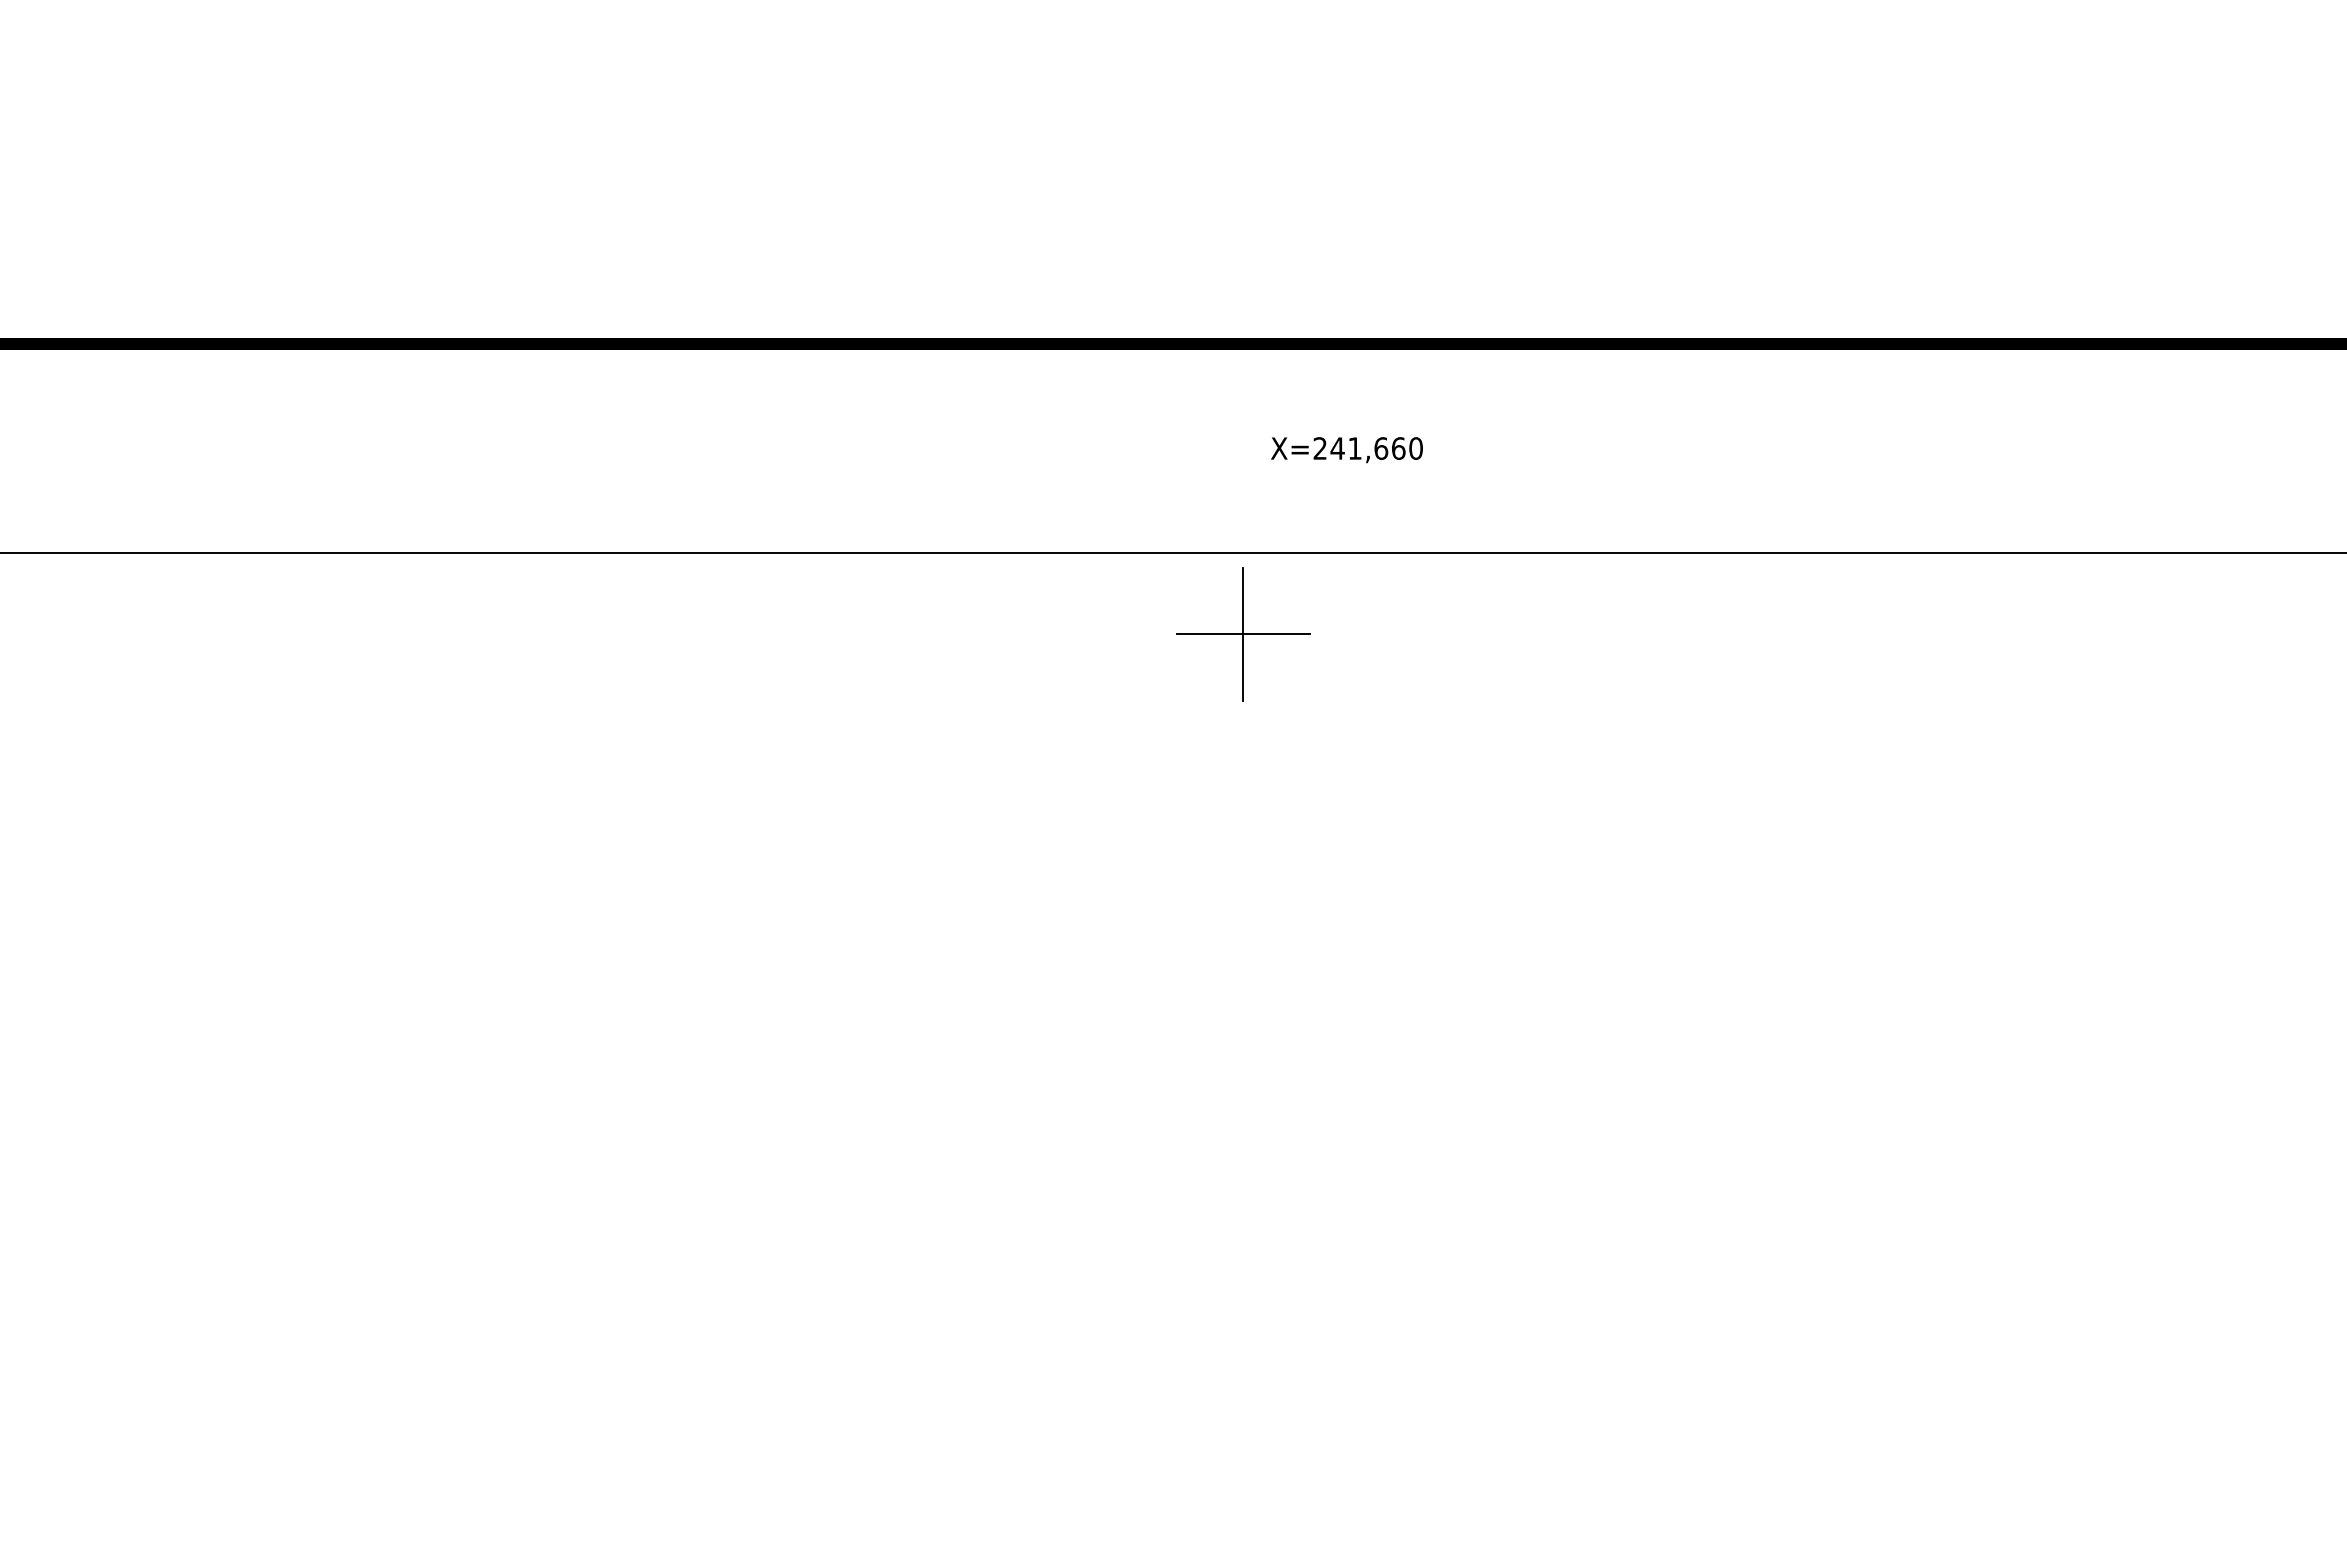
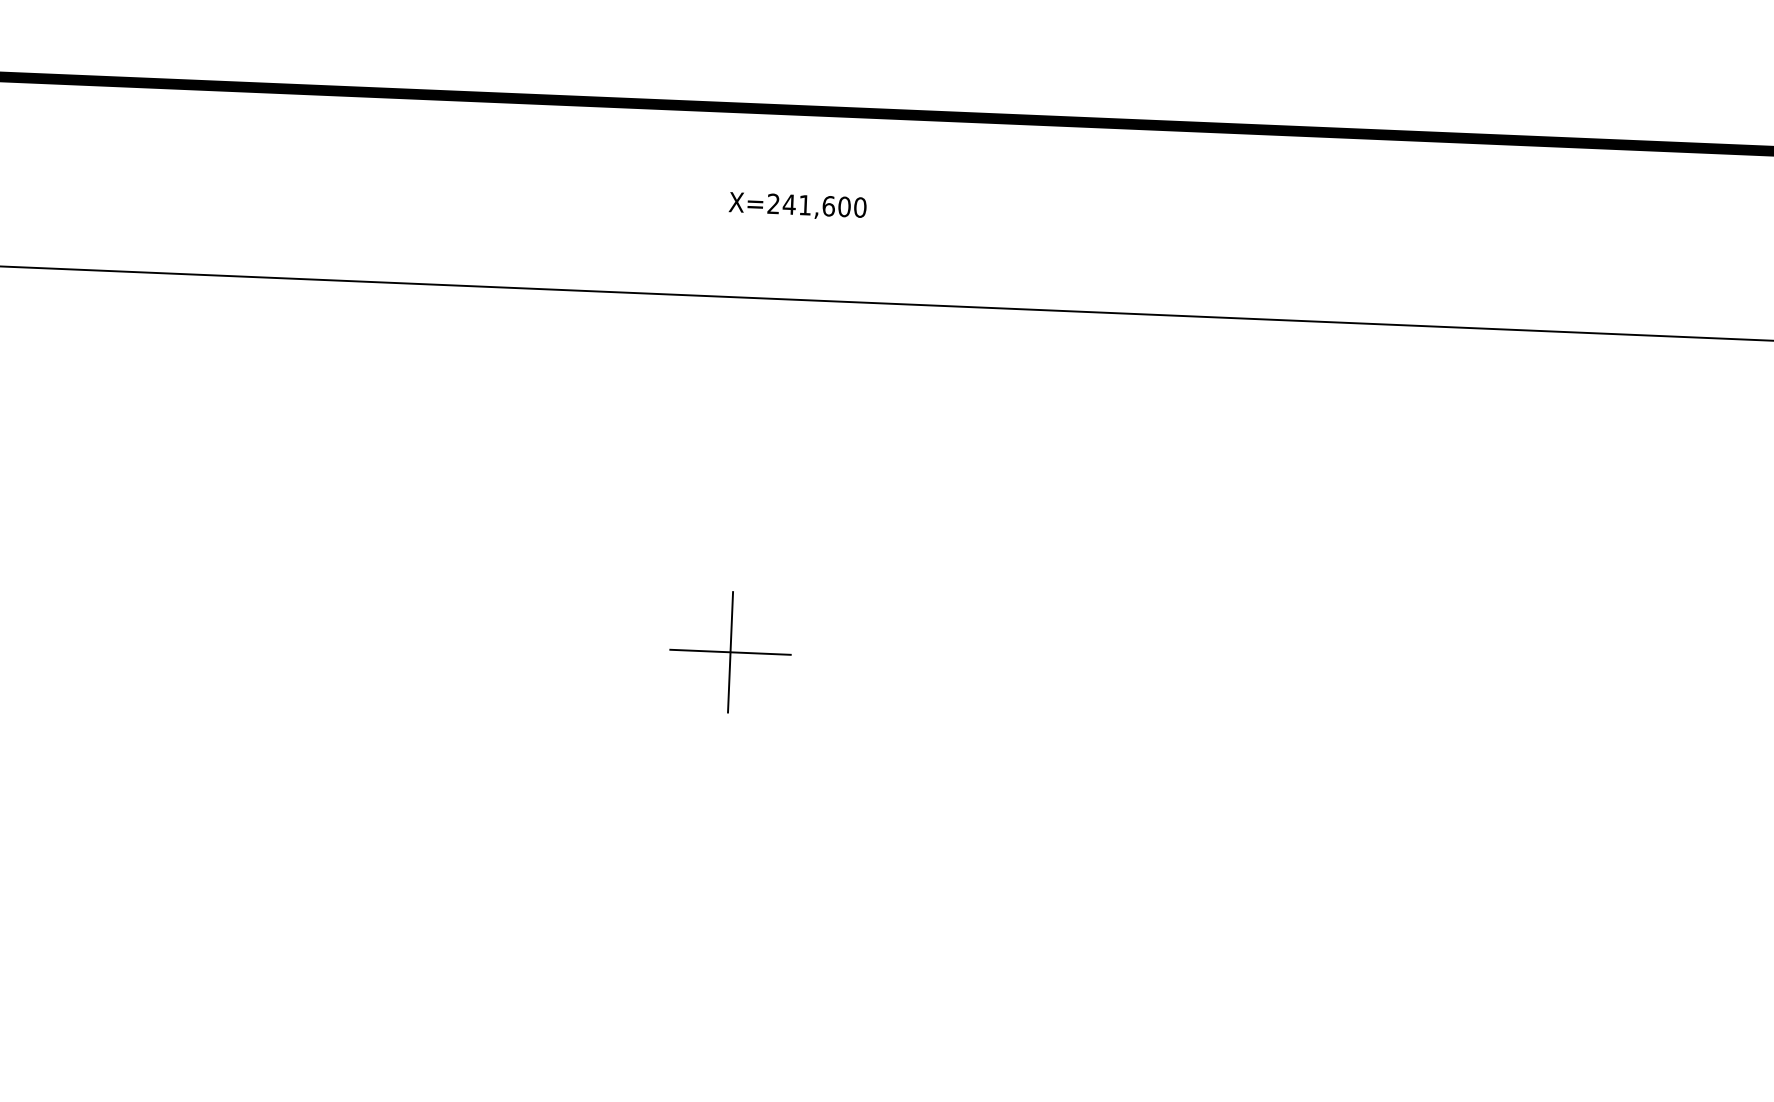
text: (1398, 448) -> (844, 206), X=241,660 -> X=241,600
part: (1243, 634) -> (730, 652), moved

